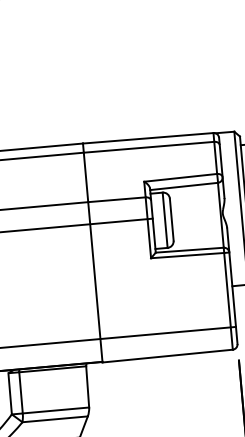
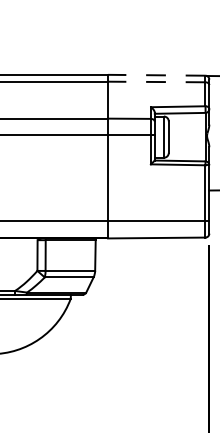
line: (147, 138) -> (156, 75), solid -> dashed
line: (148, 147) -> (156, 82), solid -> dashed

